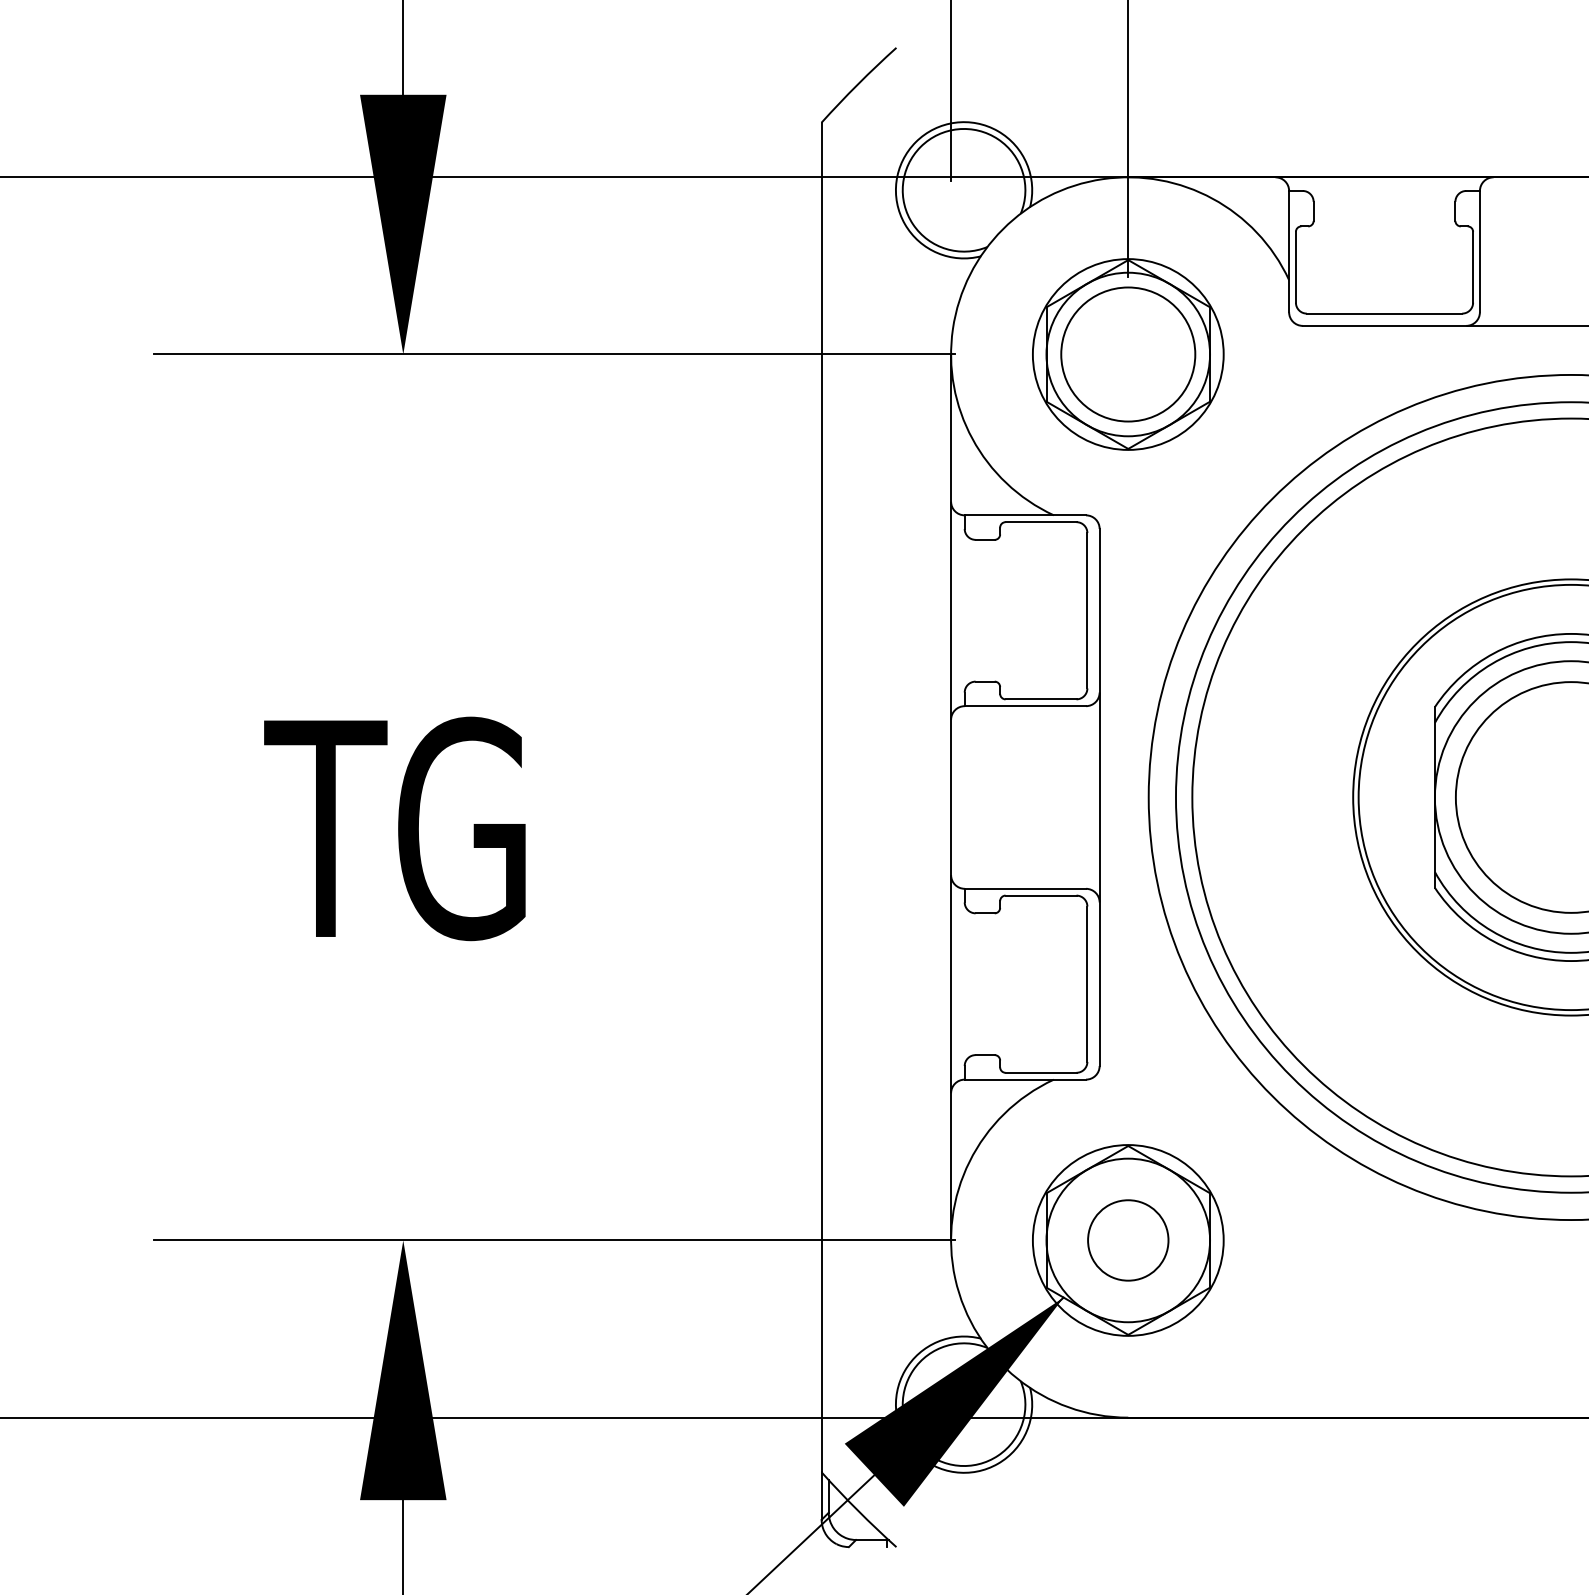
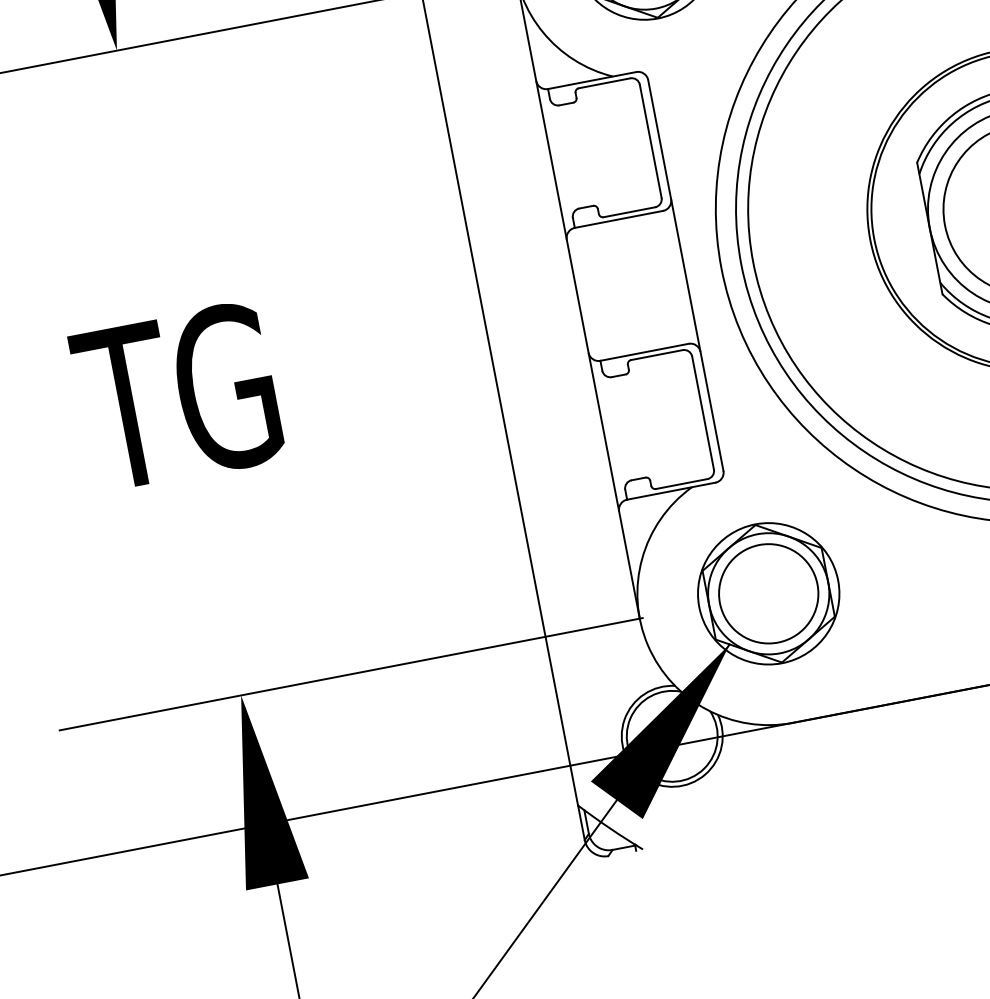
circle: (1128, 1240) -> (768, 593), size x1.67

